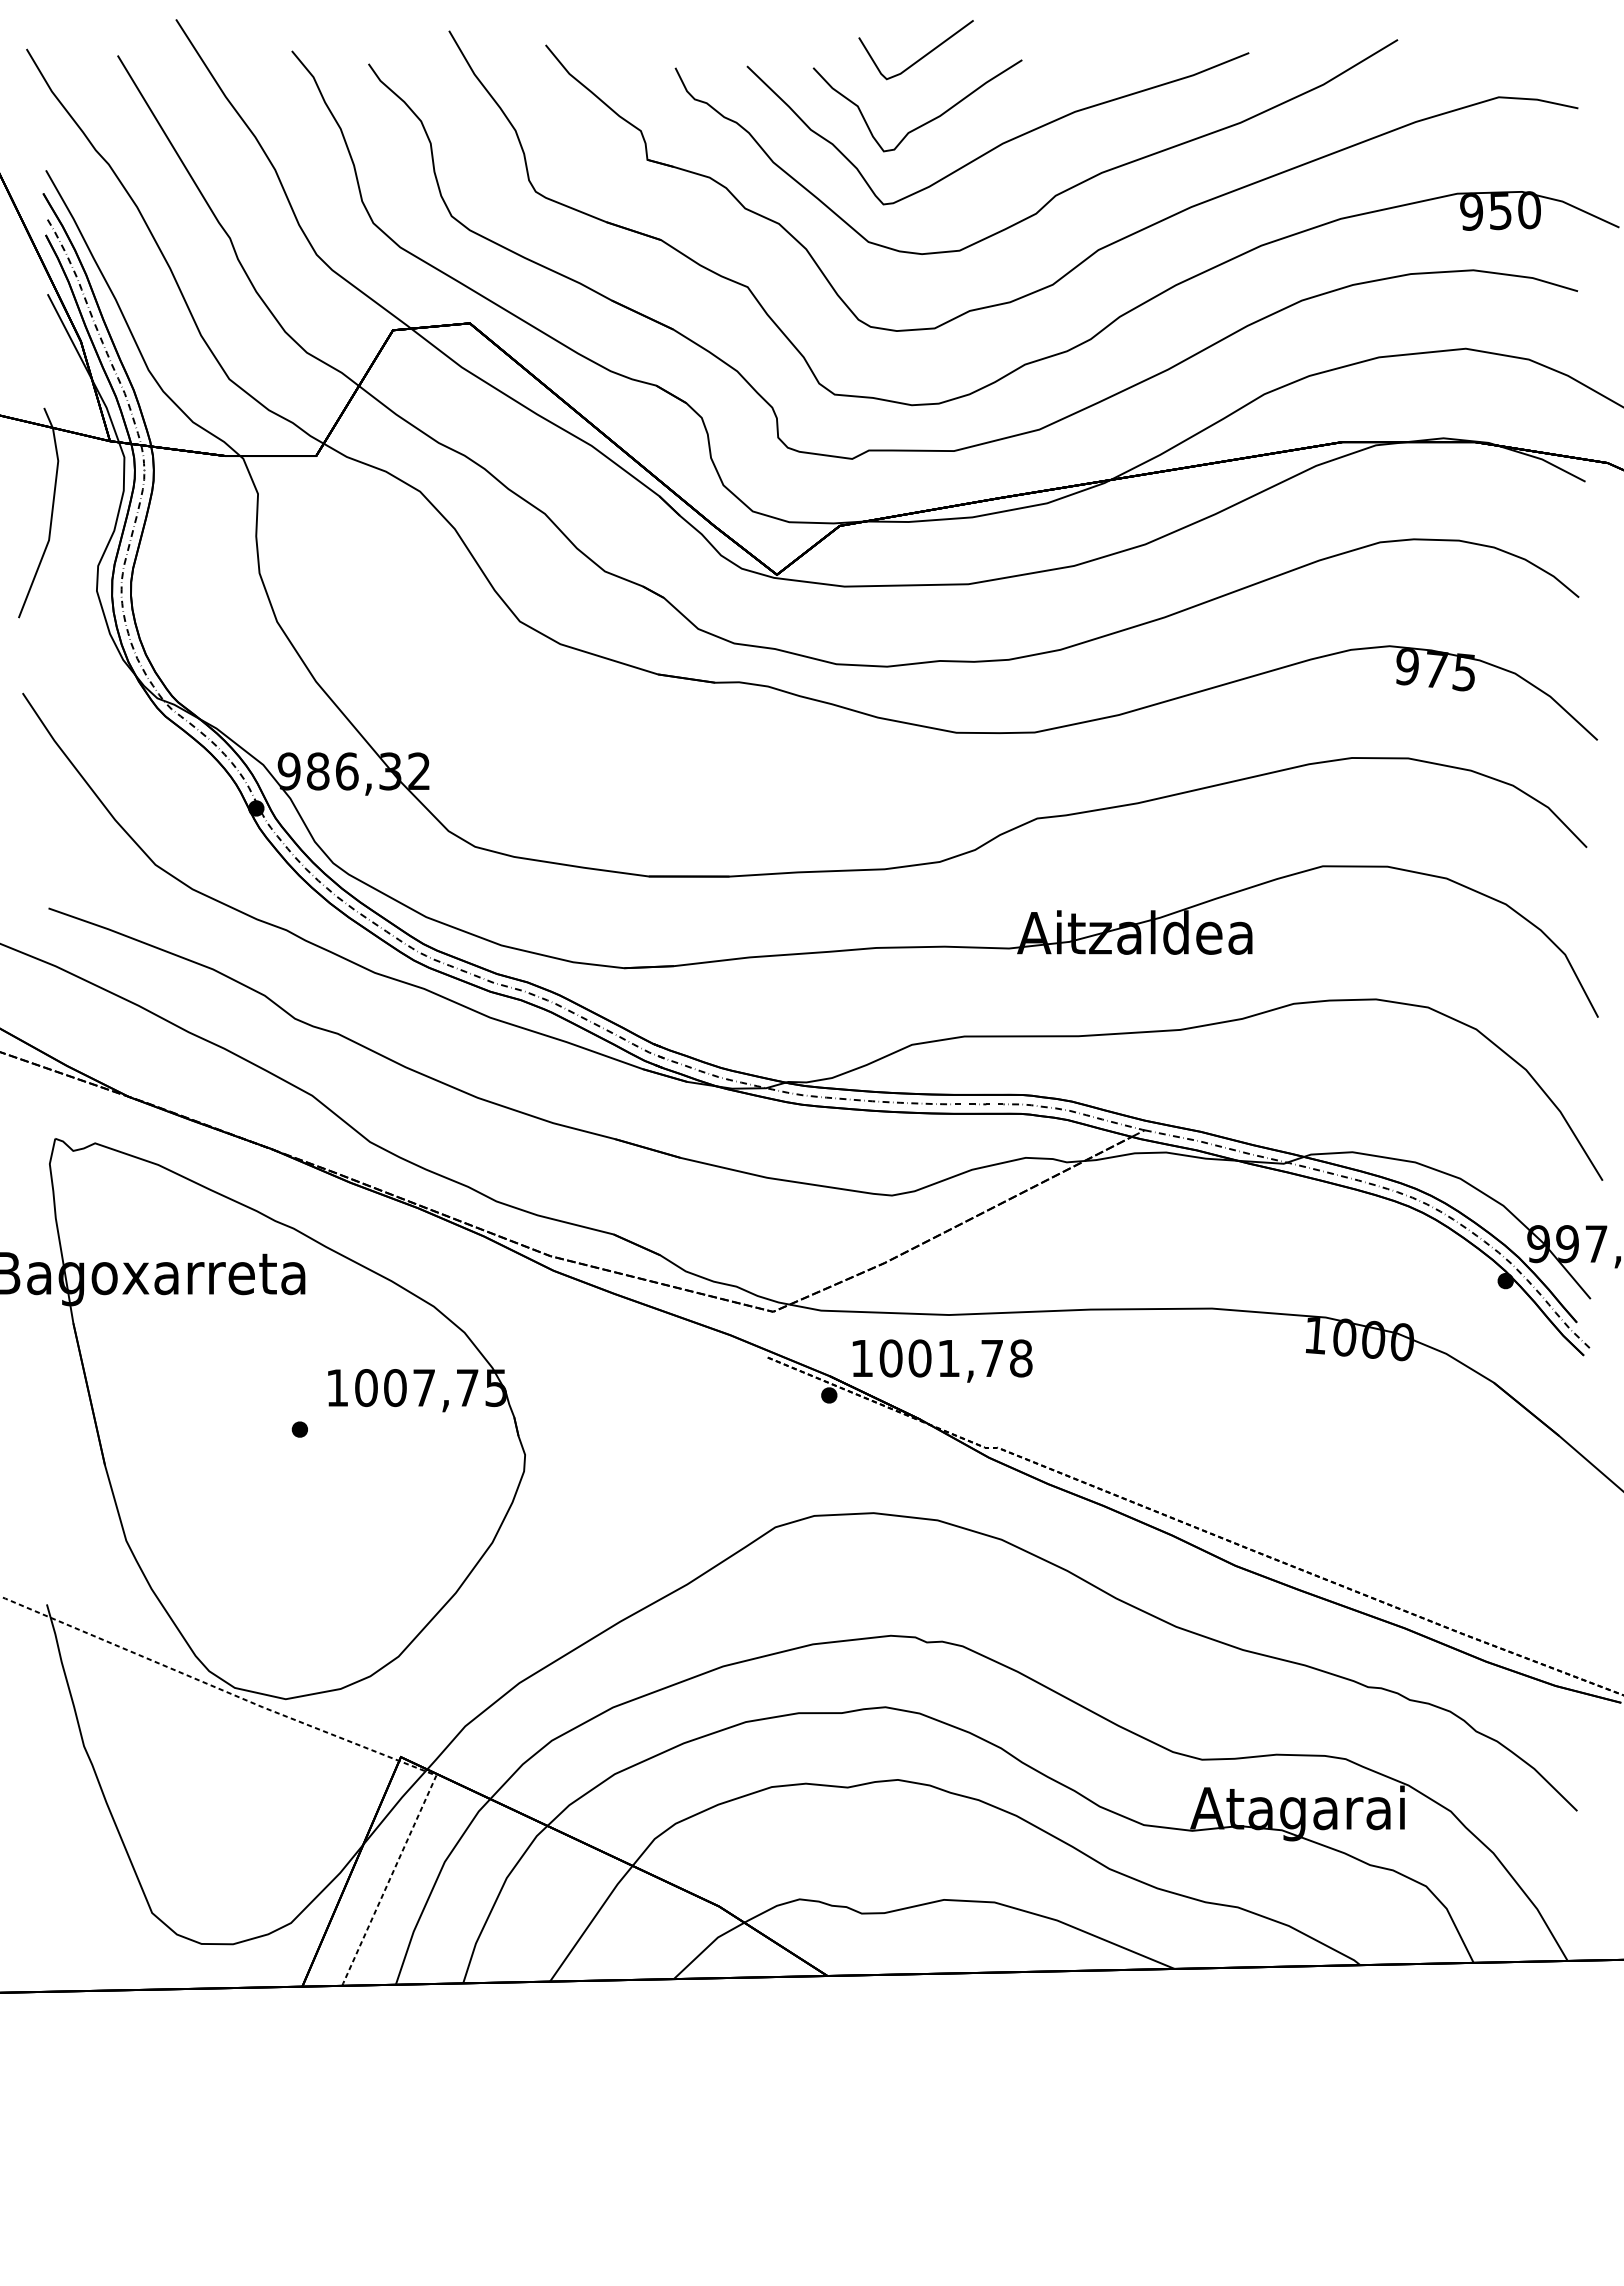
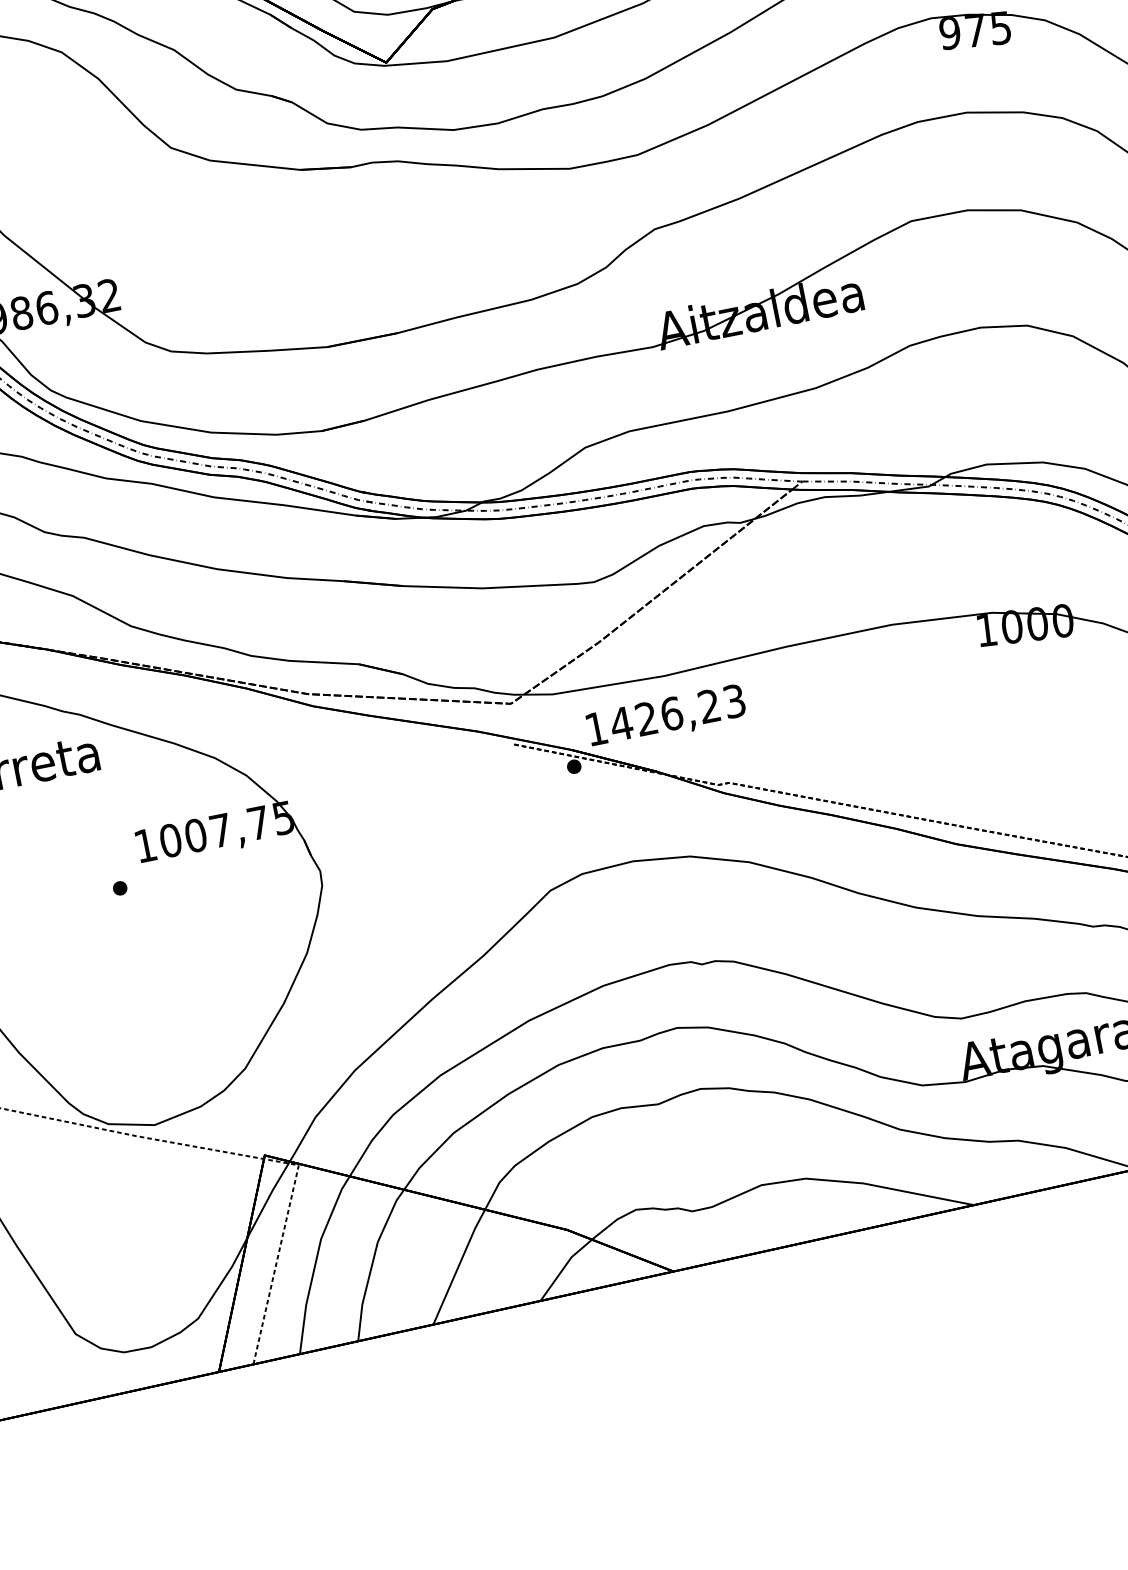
text: (955, 1358) -> (677, 712), 1001,78 -> 1426,23

